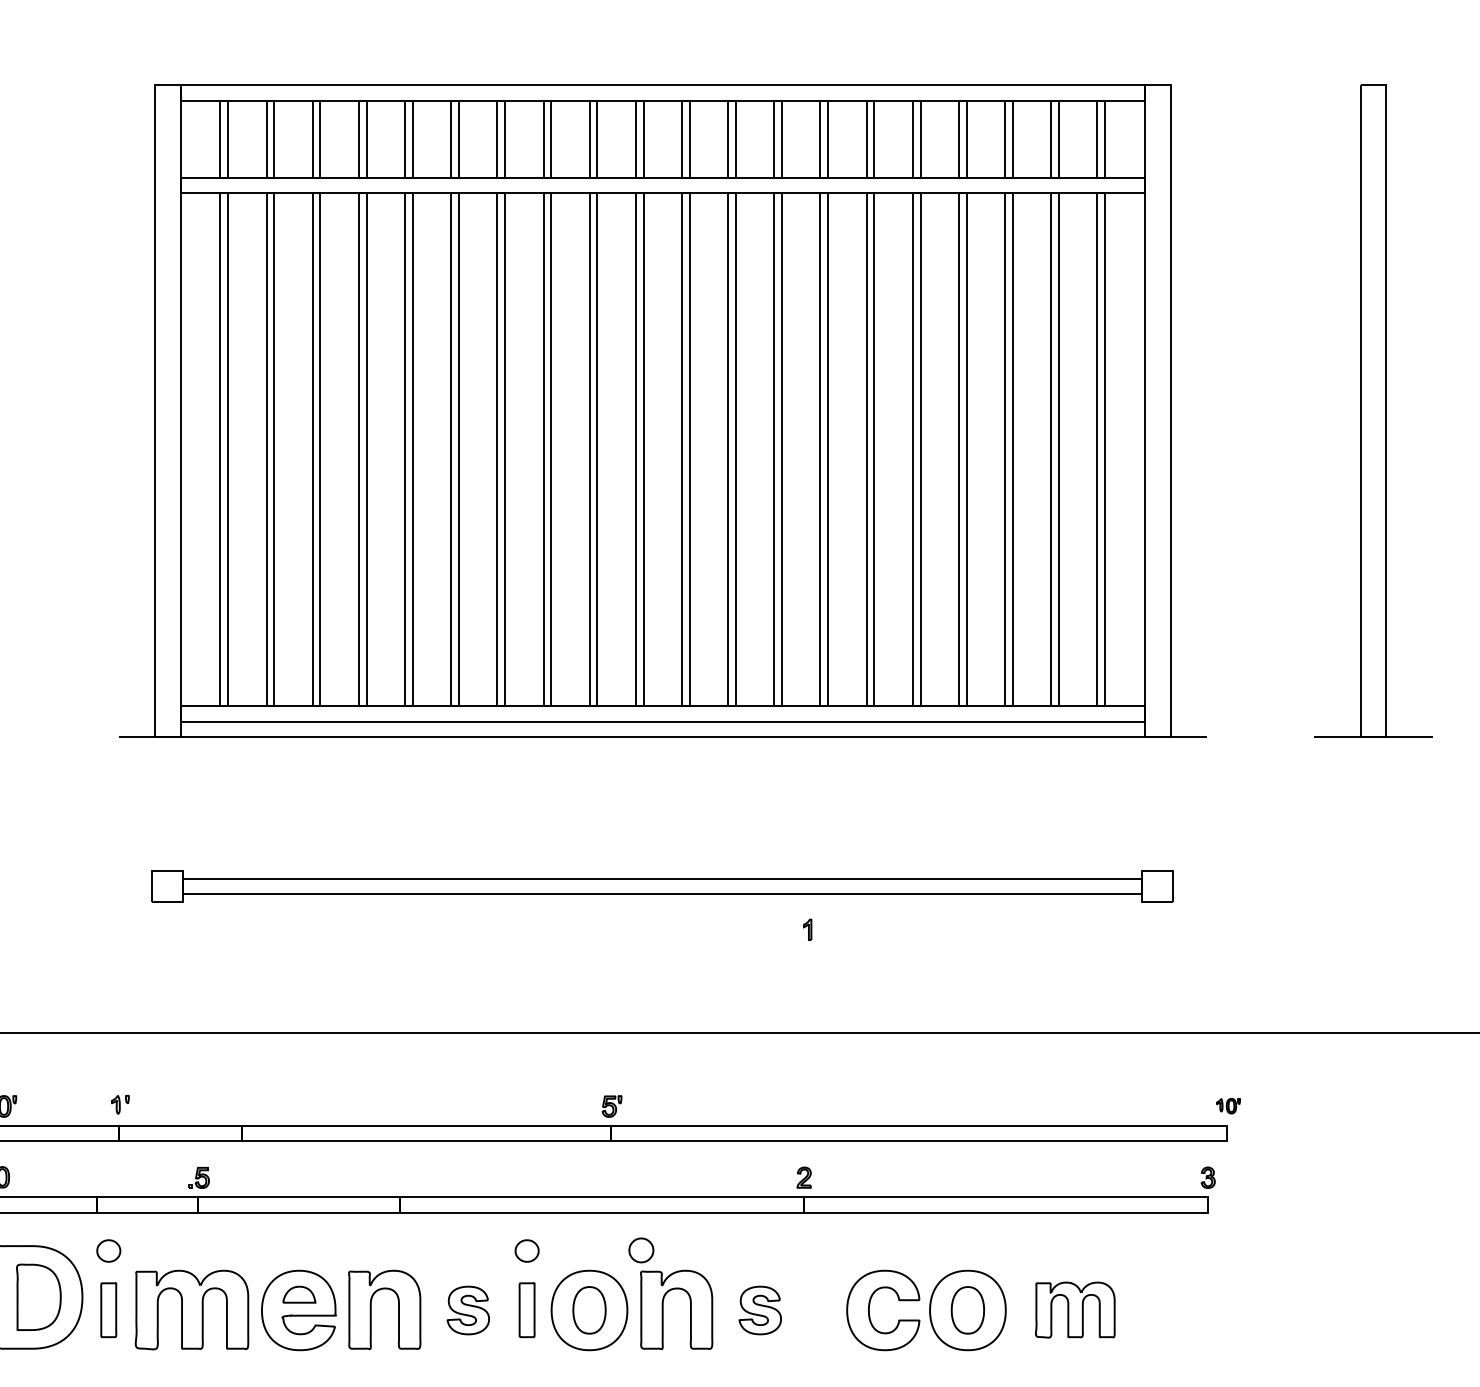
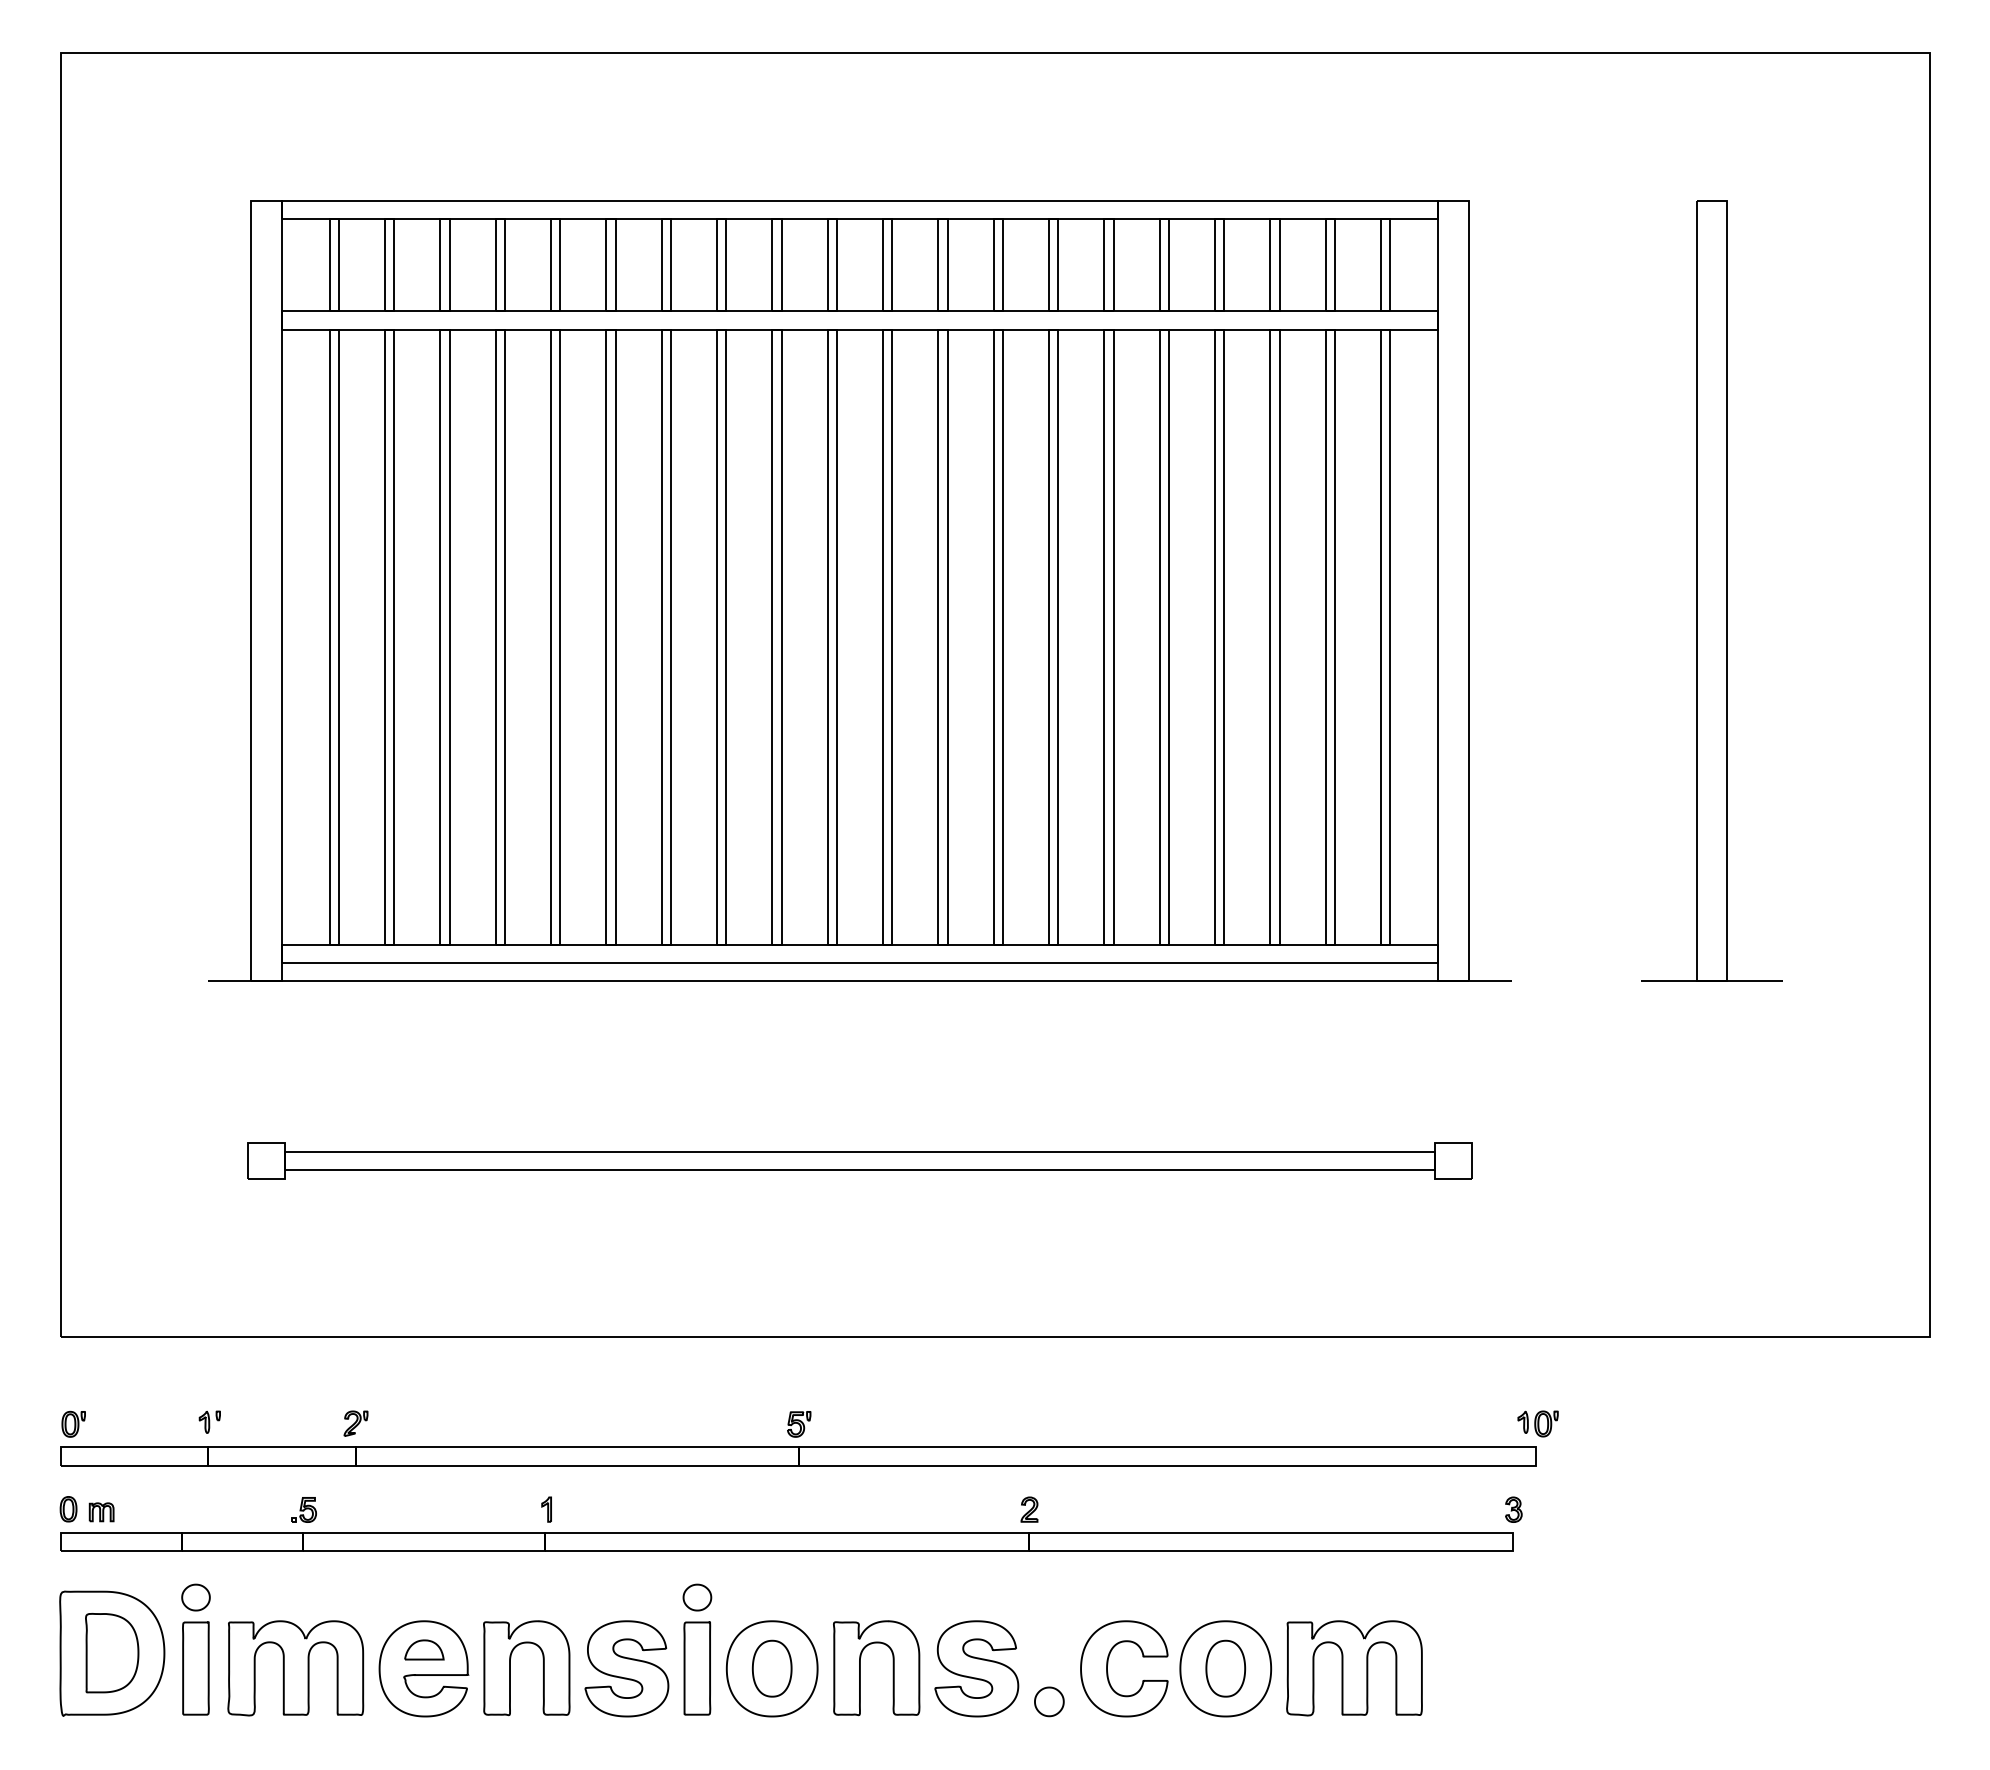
part: (807, 929) -> (546, 1509), moved
part: (241, 1105) -> (355, 1423), added
part: (1228, 1105) -> (1537, 1423), size x1.43
part: (29, 1180) -> (101, 1512), added
part: (641, 1250) -> (1049, 1701), moved
part: (108, 1310) -> (195, 1668), size x1.43
part: (467, 1310) -> (626, 1668), size x1.67
part: (527, 1310) -> (697, 1668), size x1.43
part: (759, 1310) -> (976, 1668), size x1.67
part: (1075, 1310) -> (1354, 1668), size x1.43

